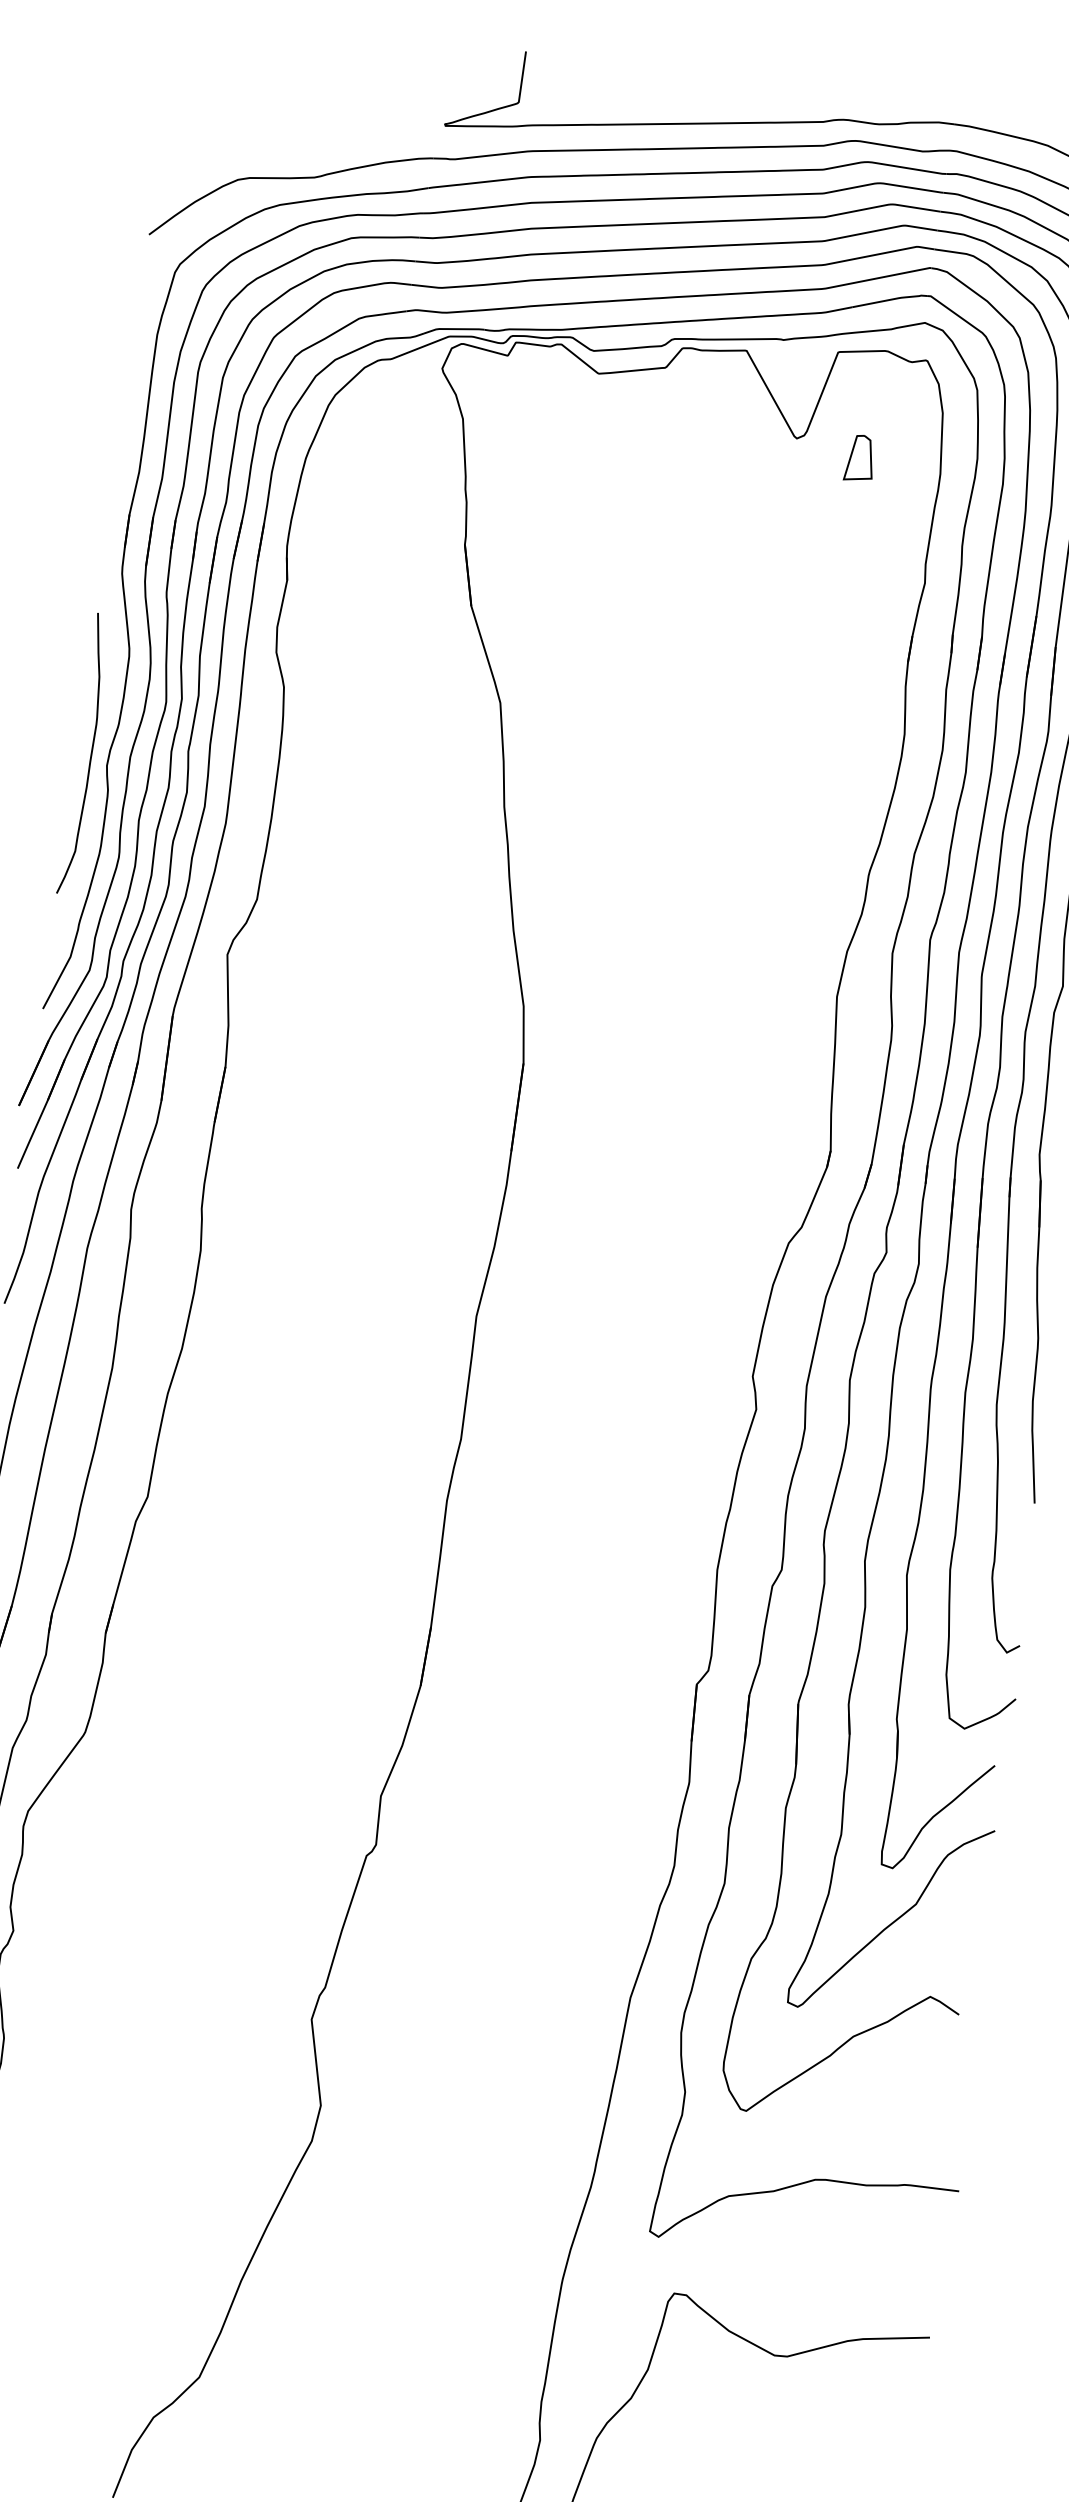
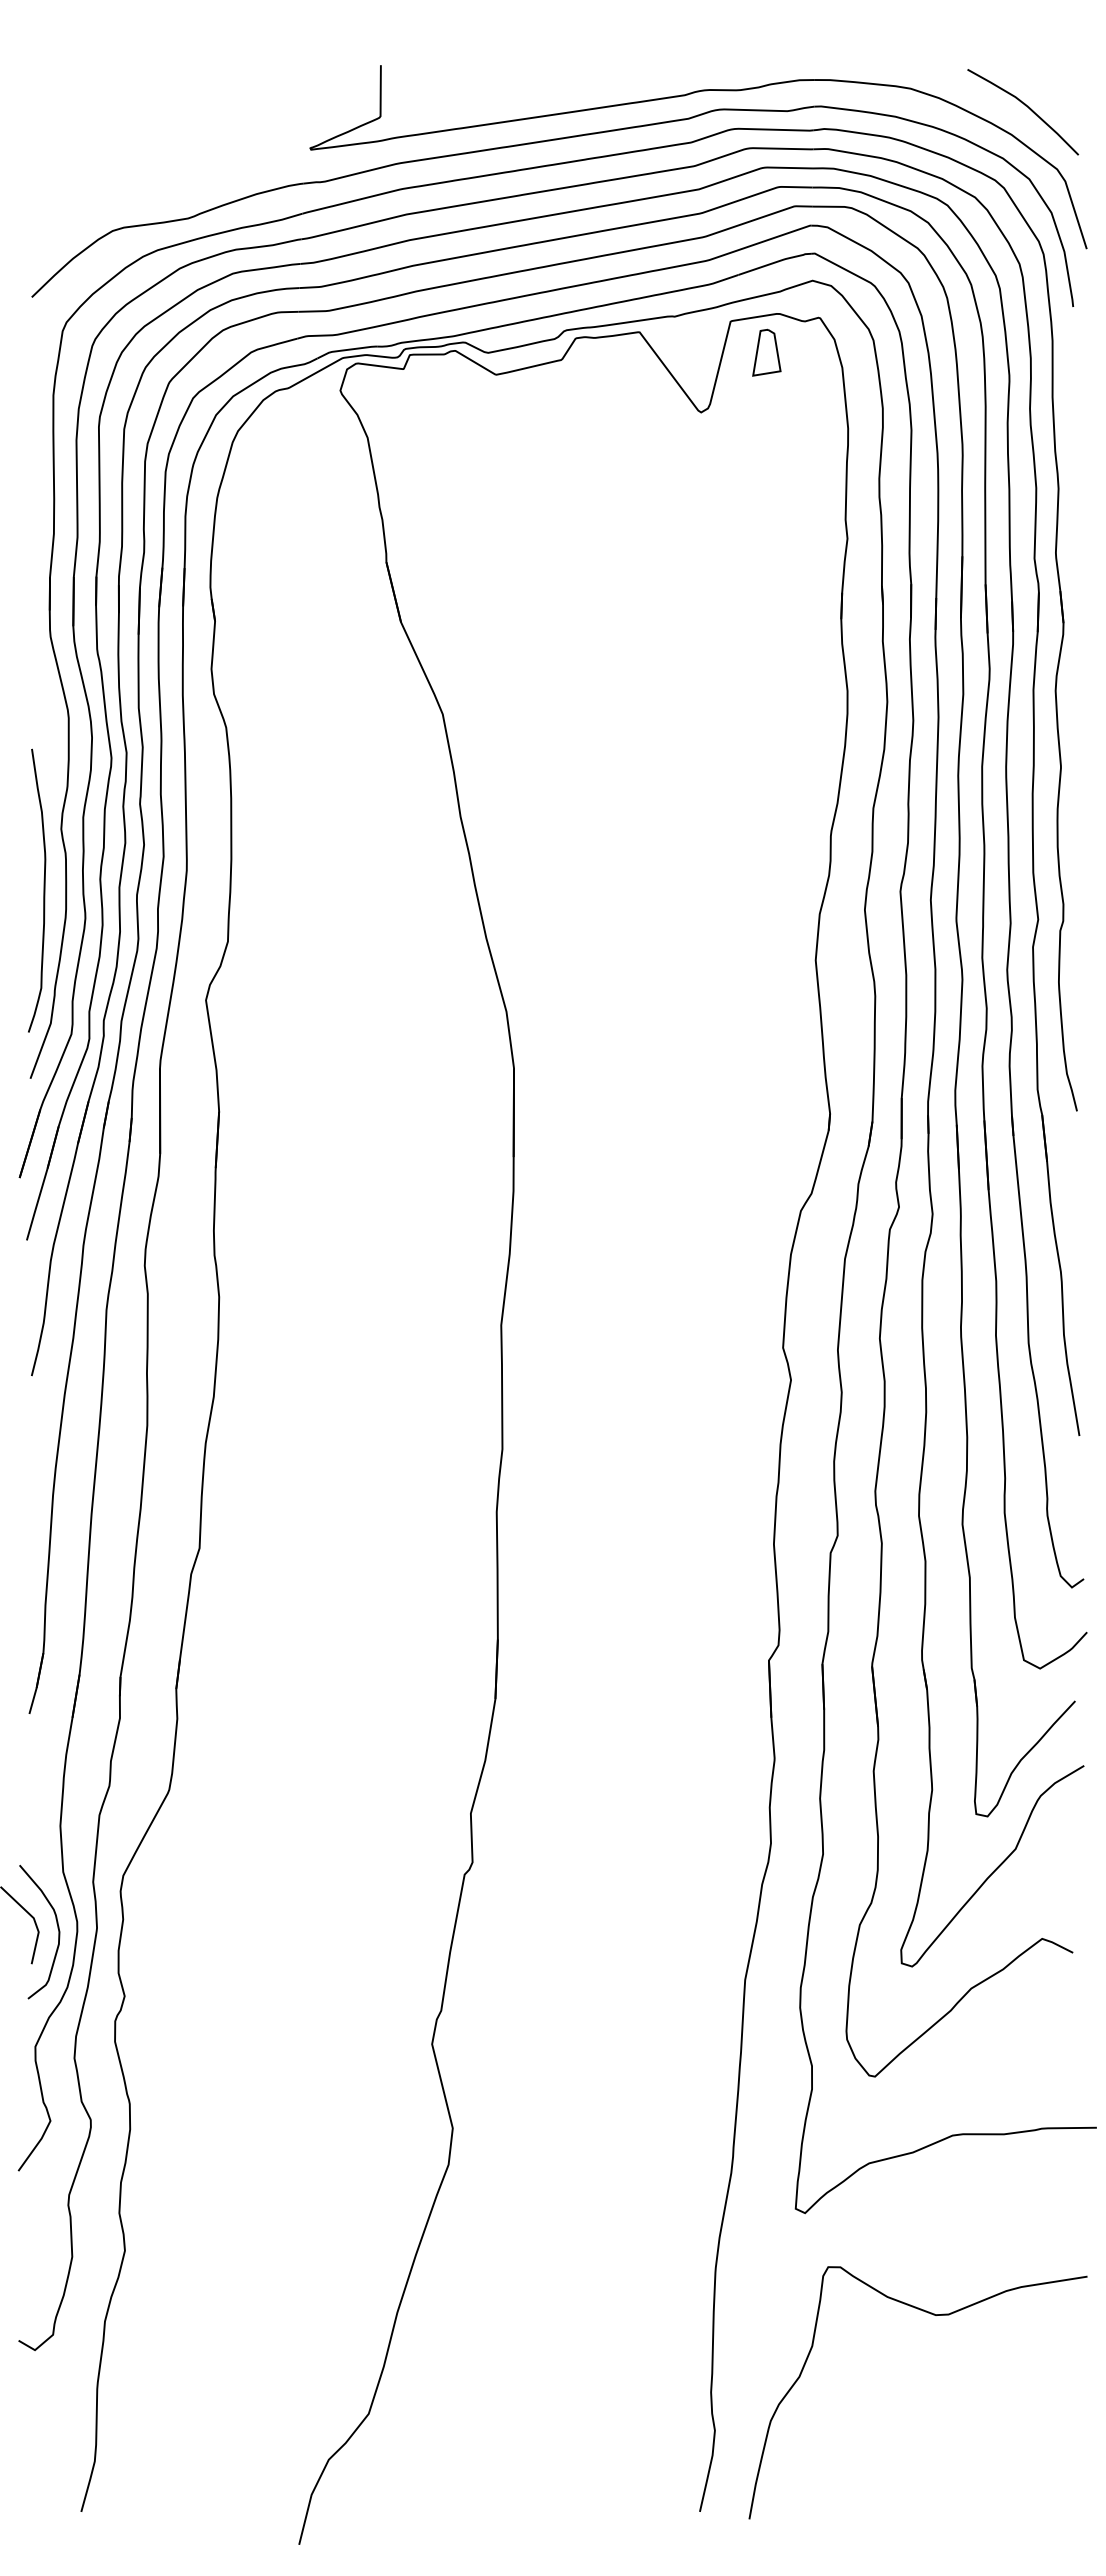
part: (860, 458) -> (766, 352), moved
curve: (90, 754) -> (43, 890), moved

